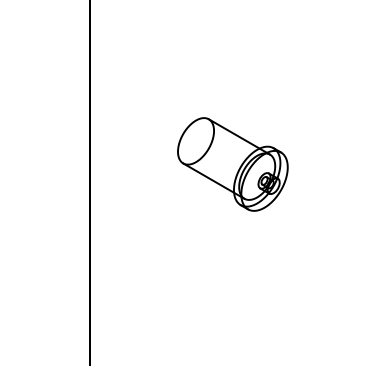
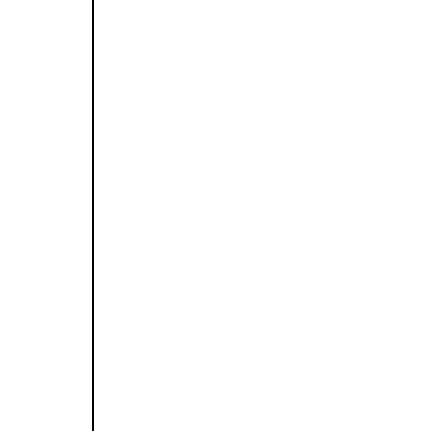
part: (232, 164) -> (270, 226), removed

